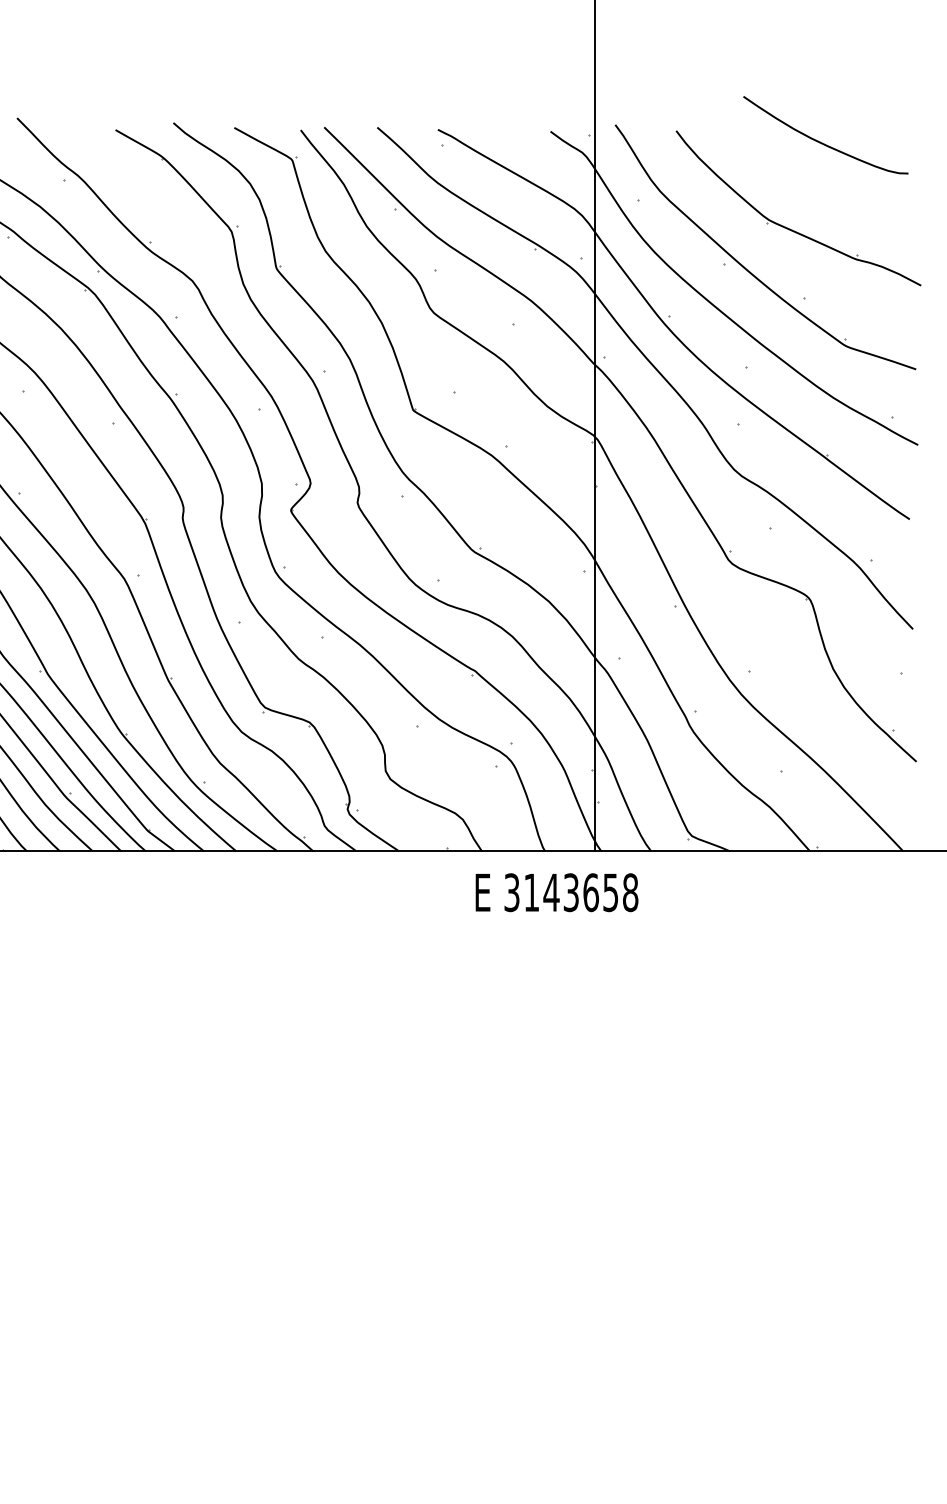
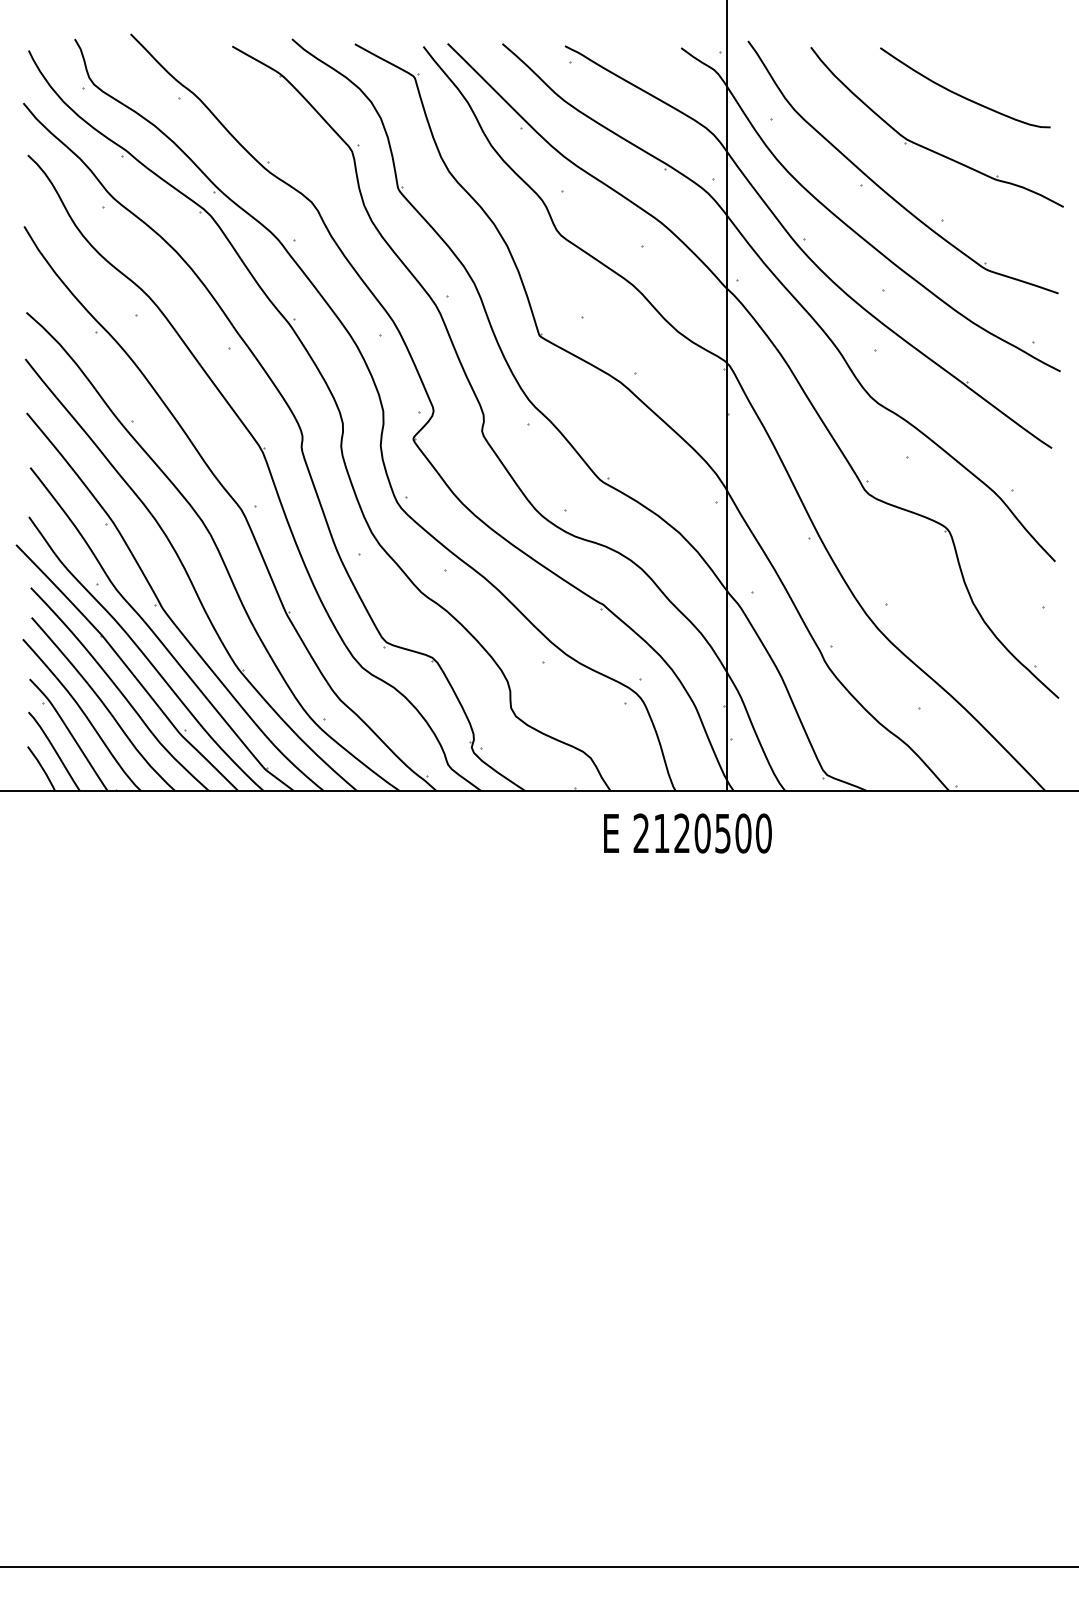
curve: (823, 142) -> (962, 95), moved
text: (571, 892) -> (702, 833), 3143658 -> 2120500

